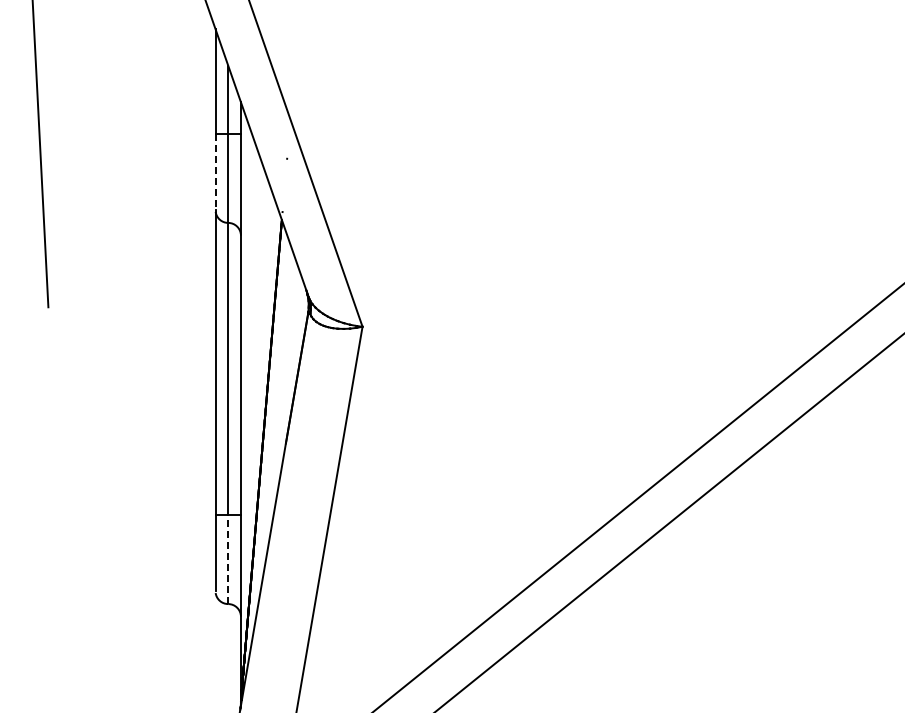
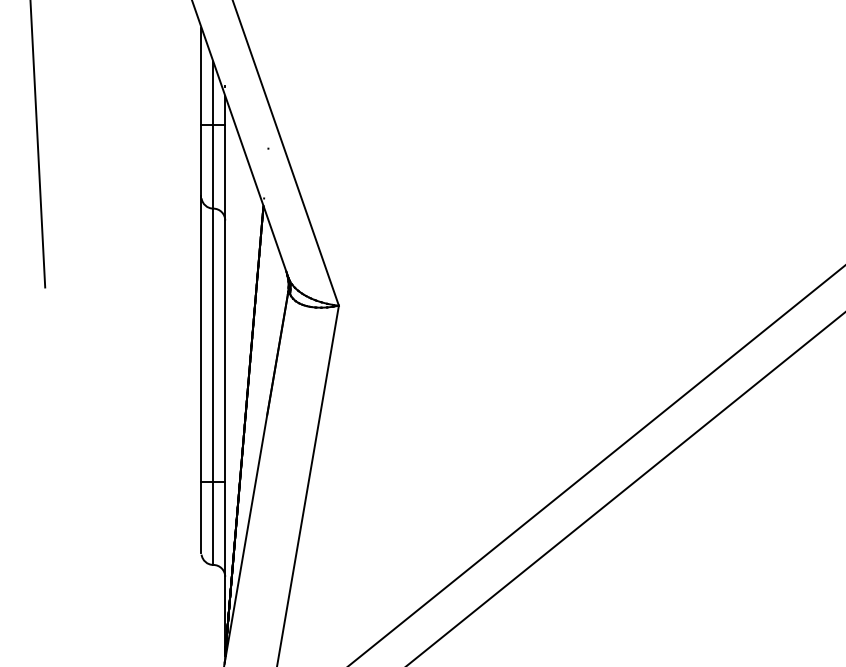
line: (215, 172) -> (201, 161), dashed -> solid
line: (228, 559) -> (213, 523), dashed -> solid

